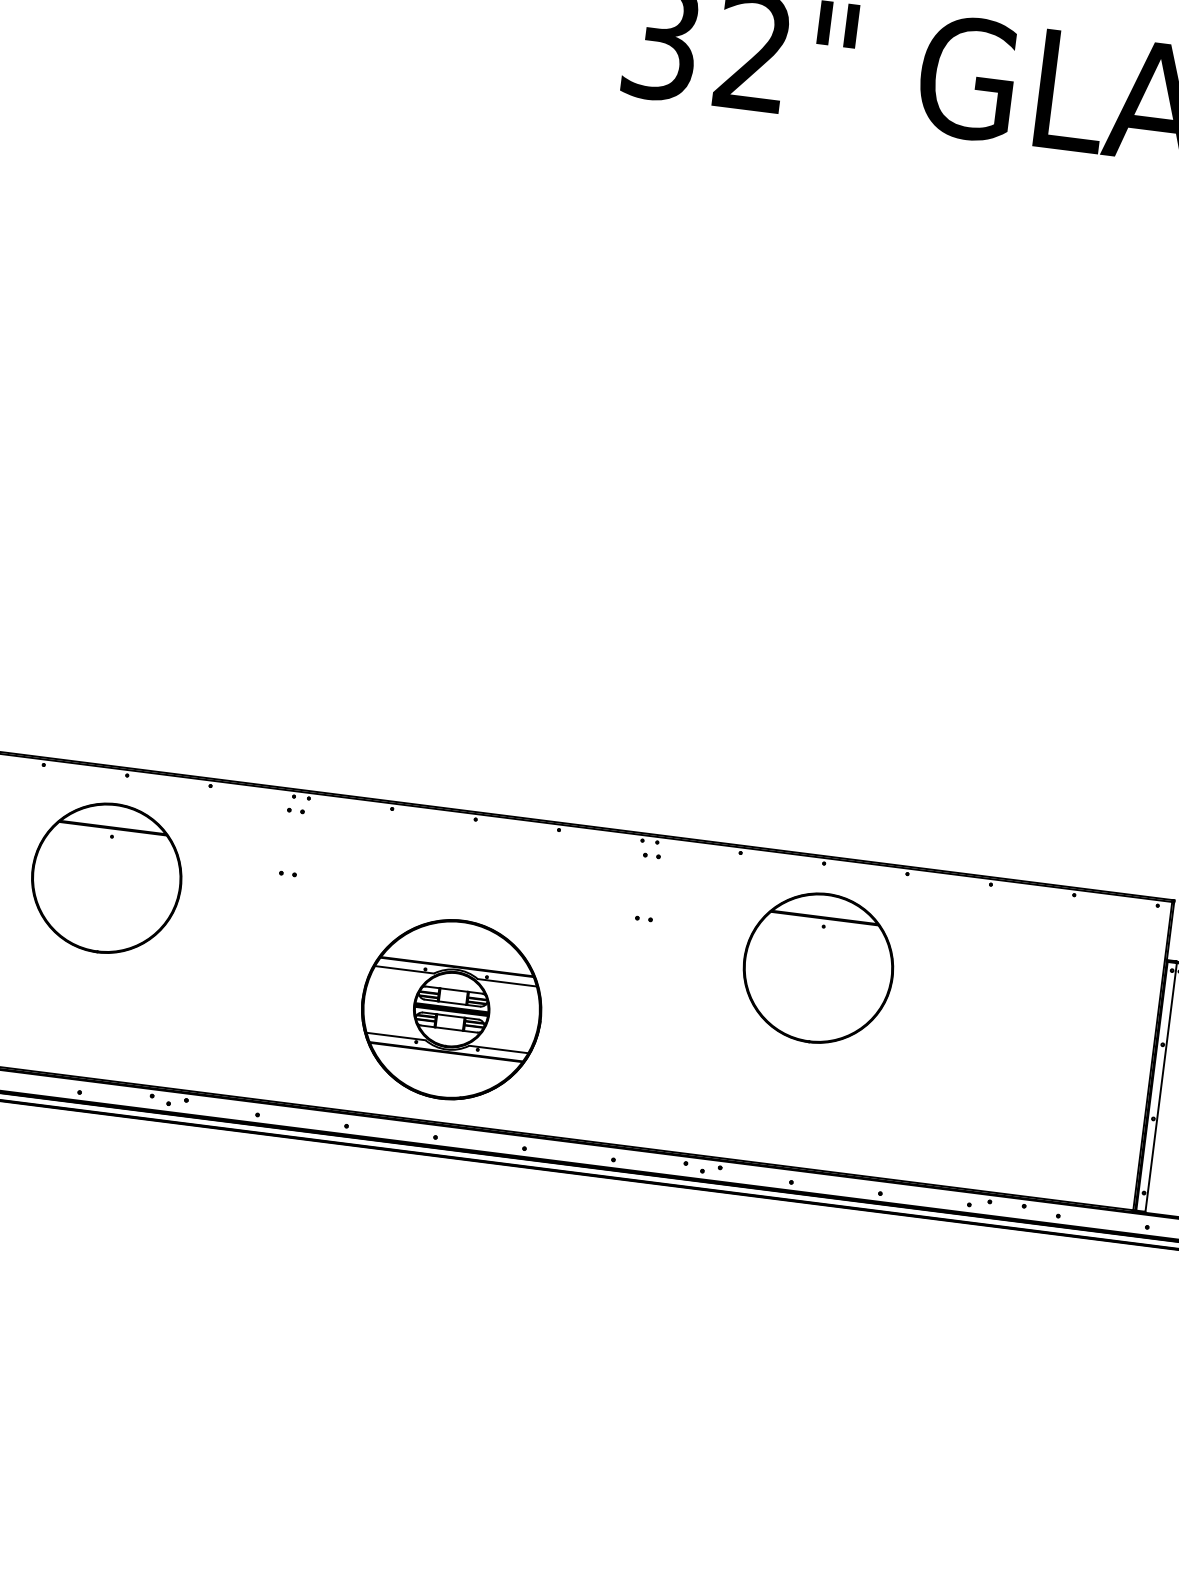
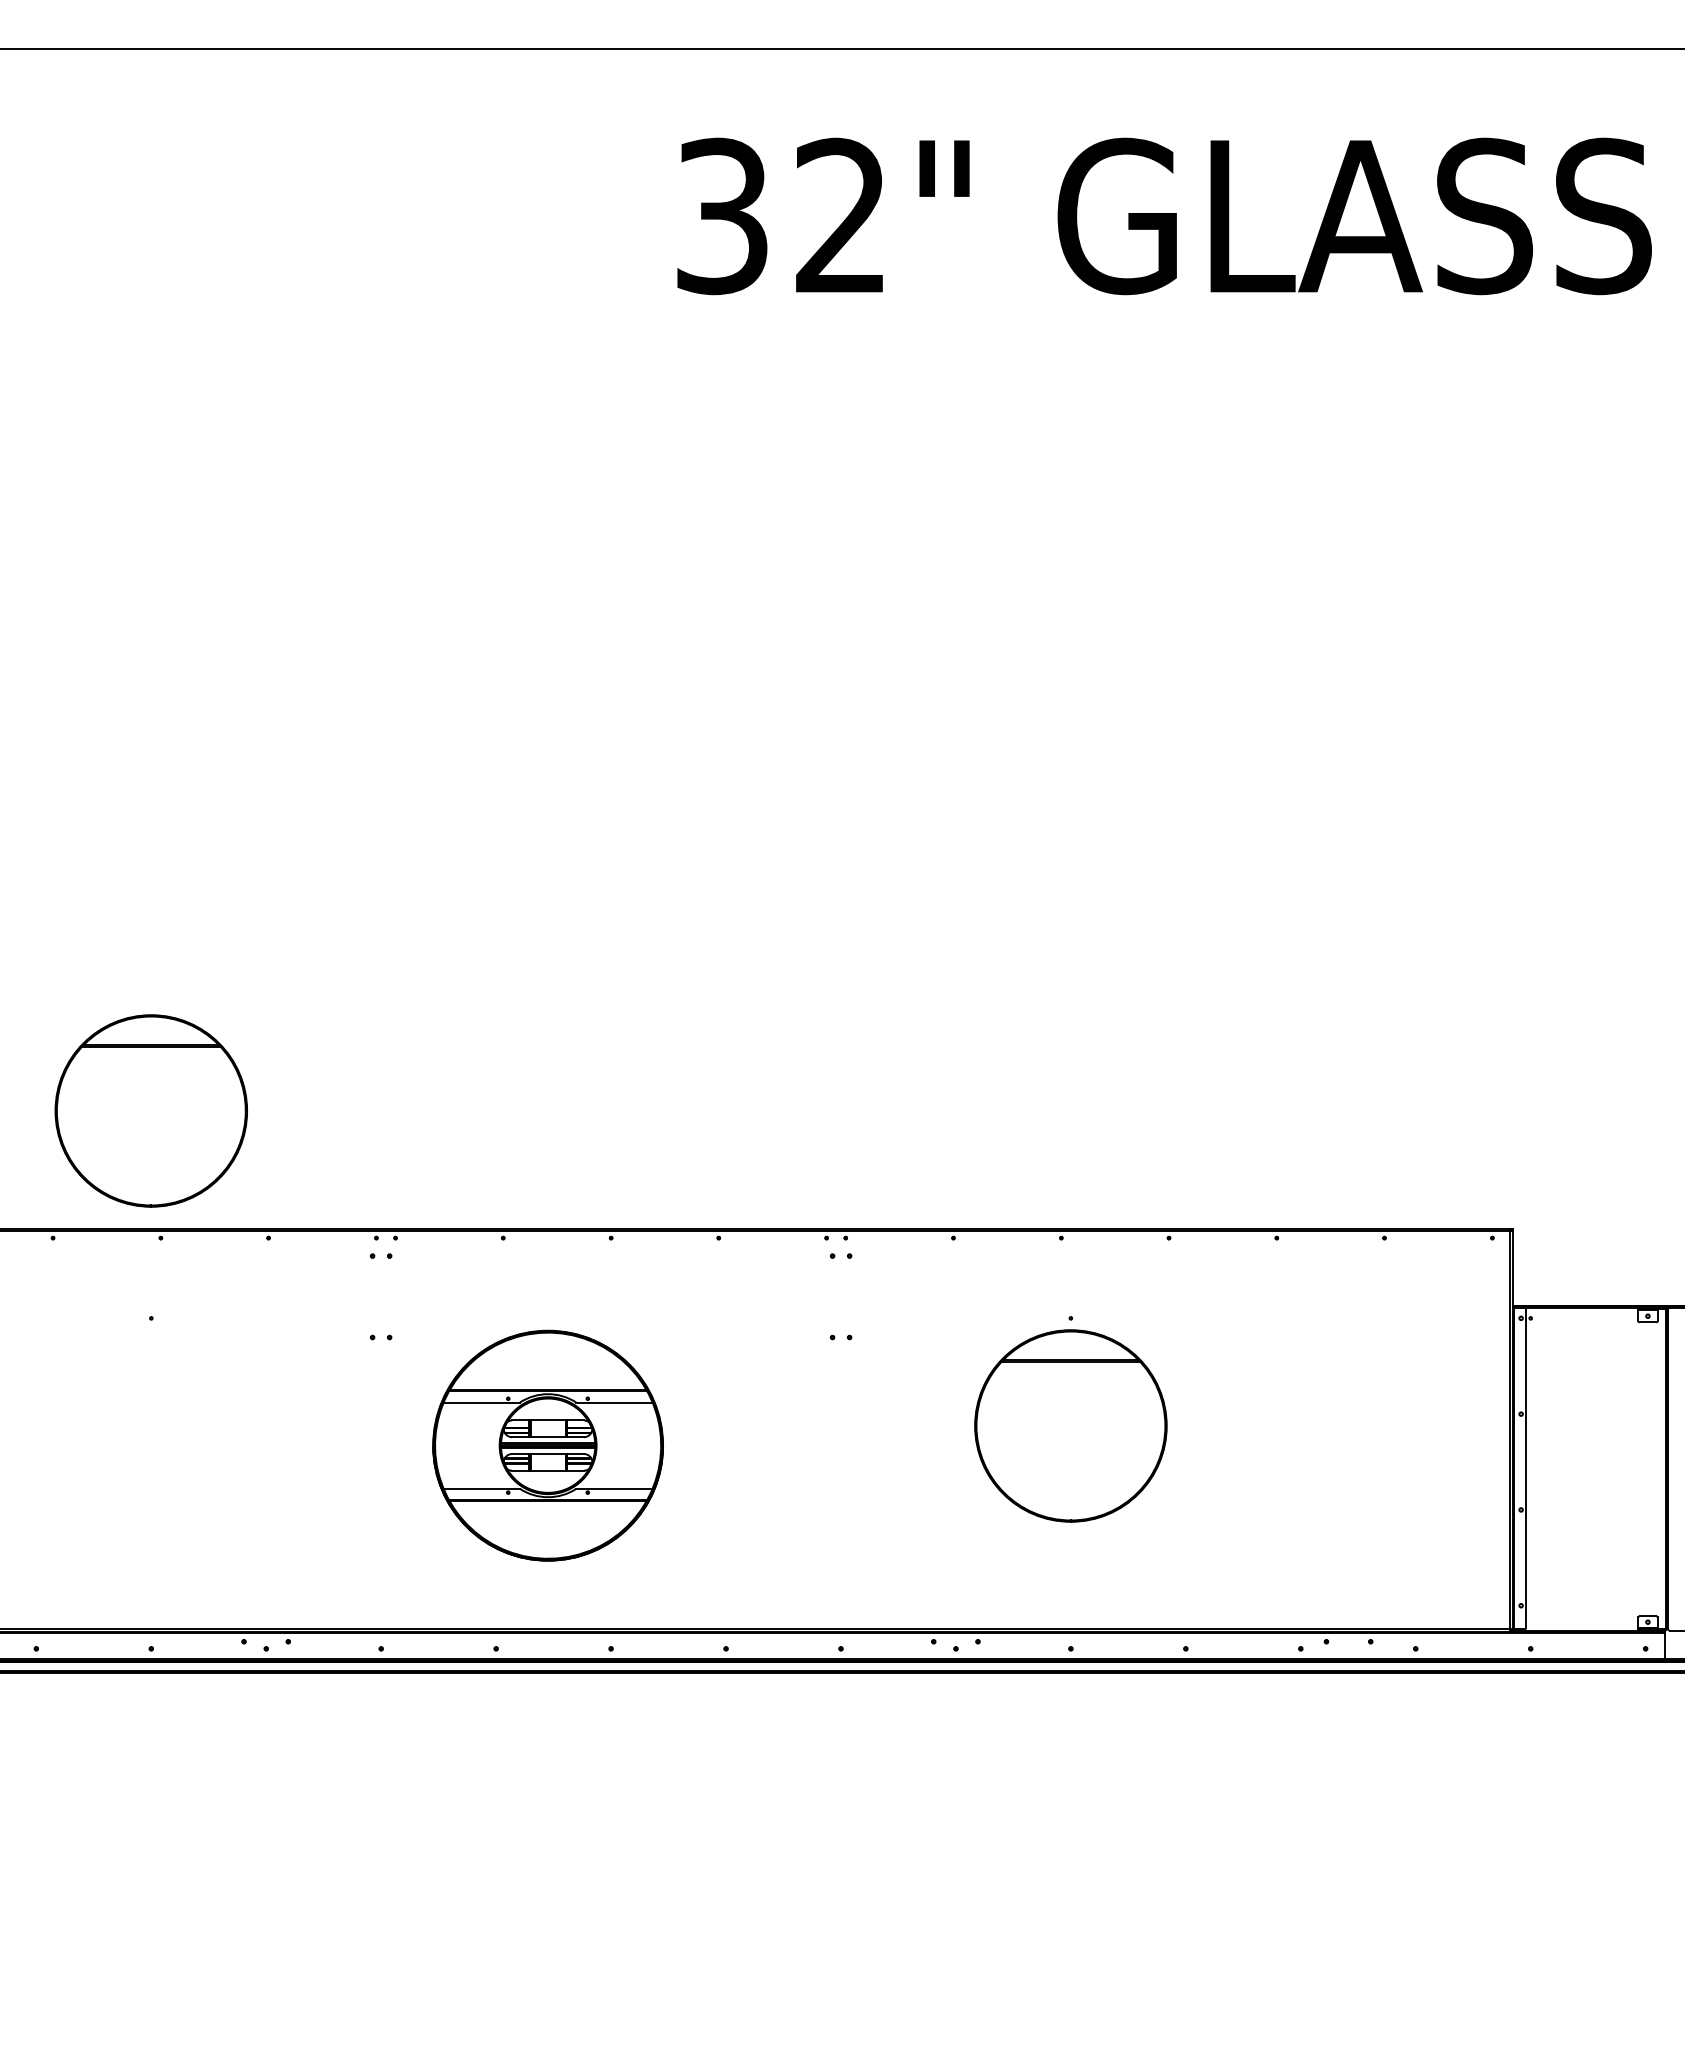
part: (106, 877) -> (150, 1110), moved
part: (818, 967) -> (1070, 1425), moved
part: (451, 1009) -> (547, 1445), moved

